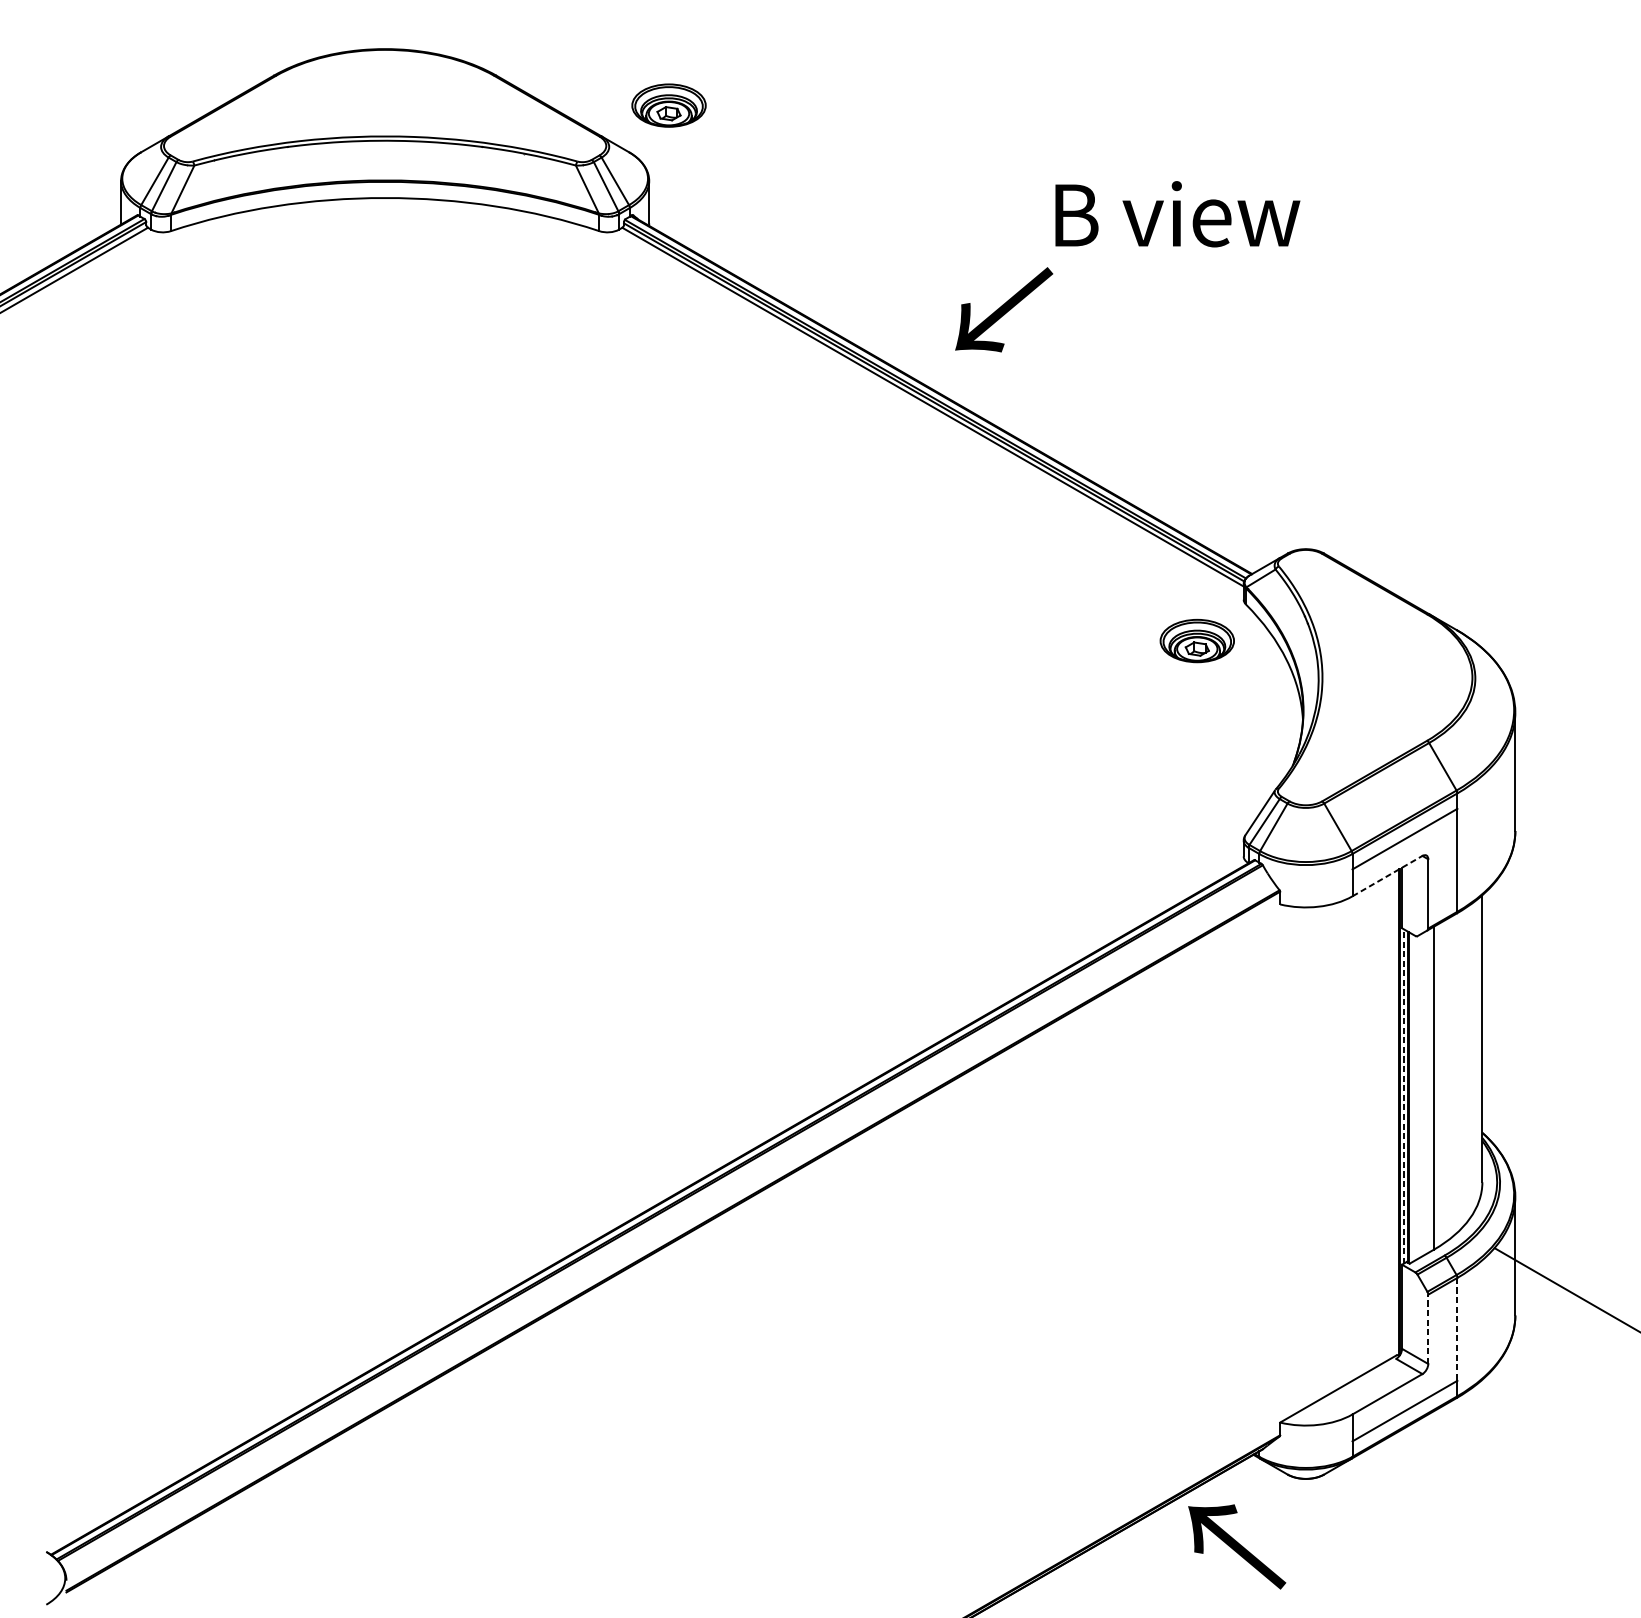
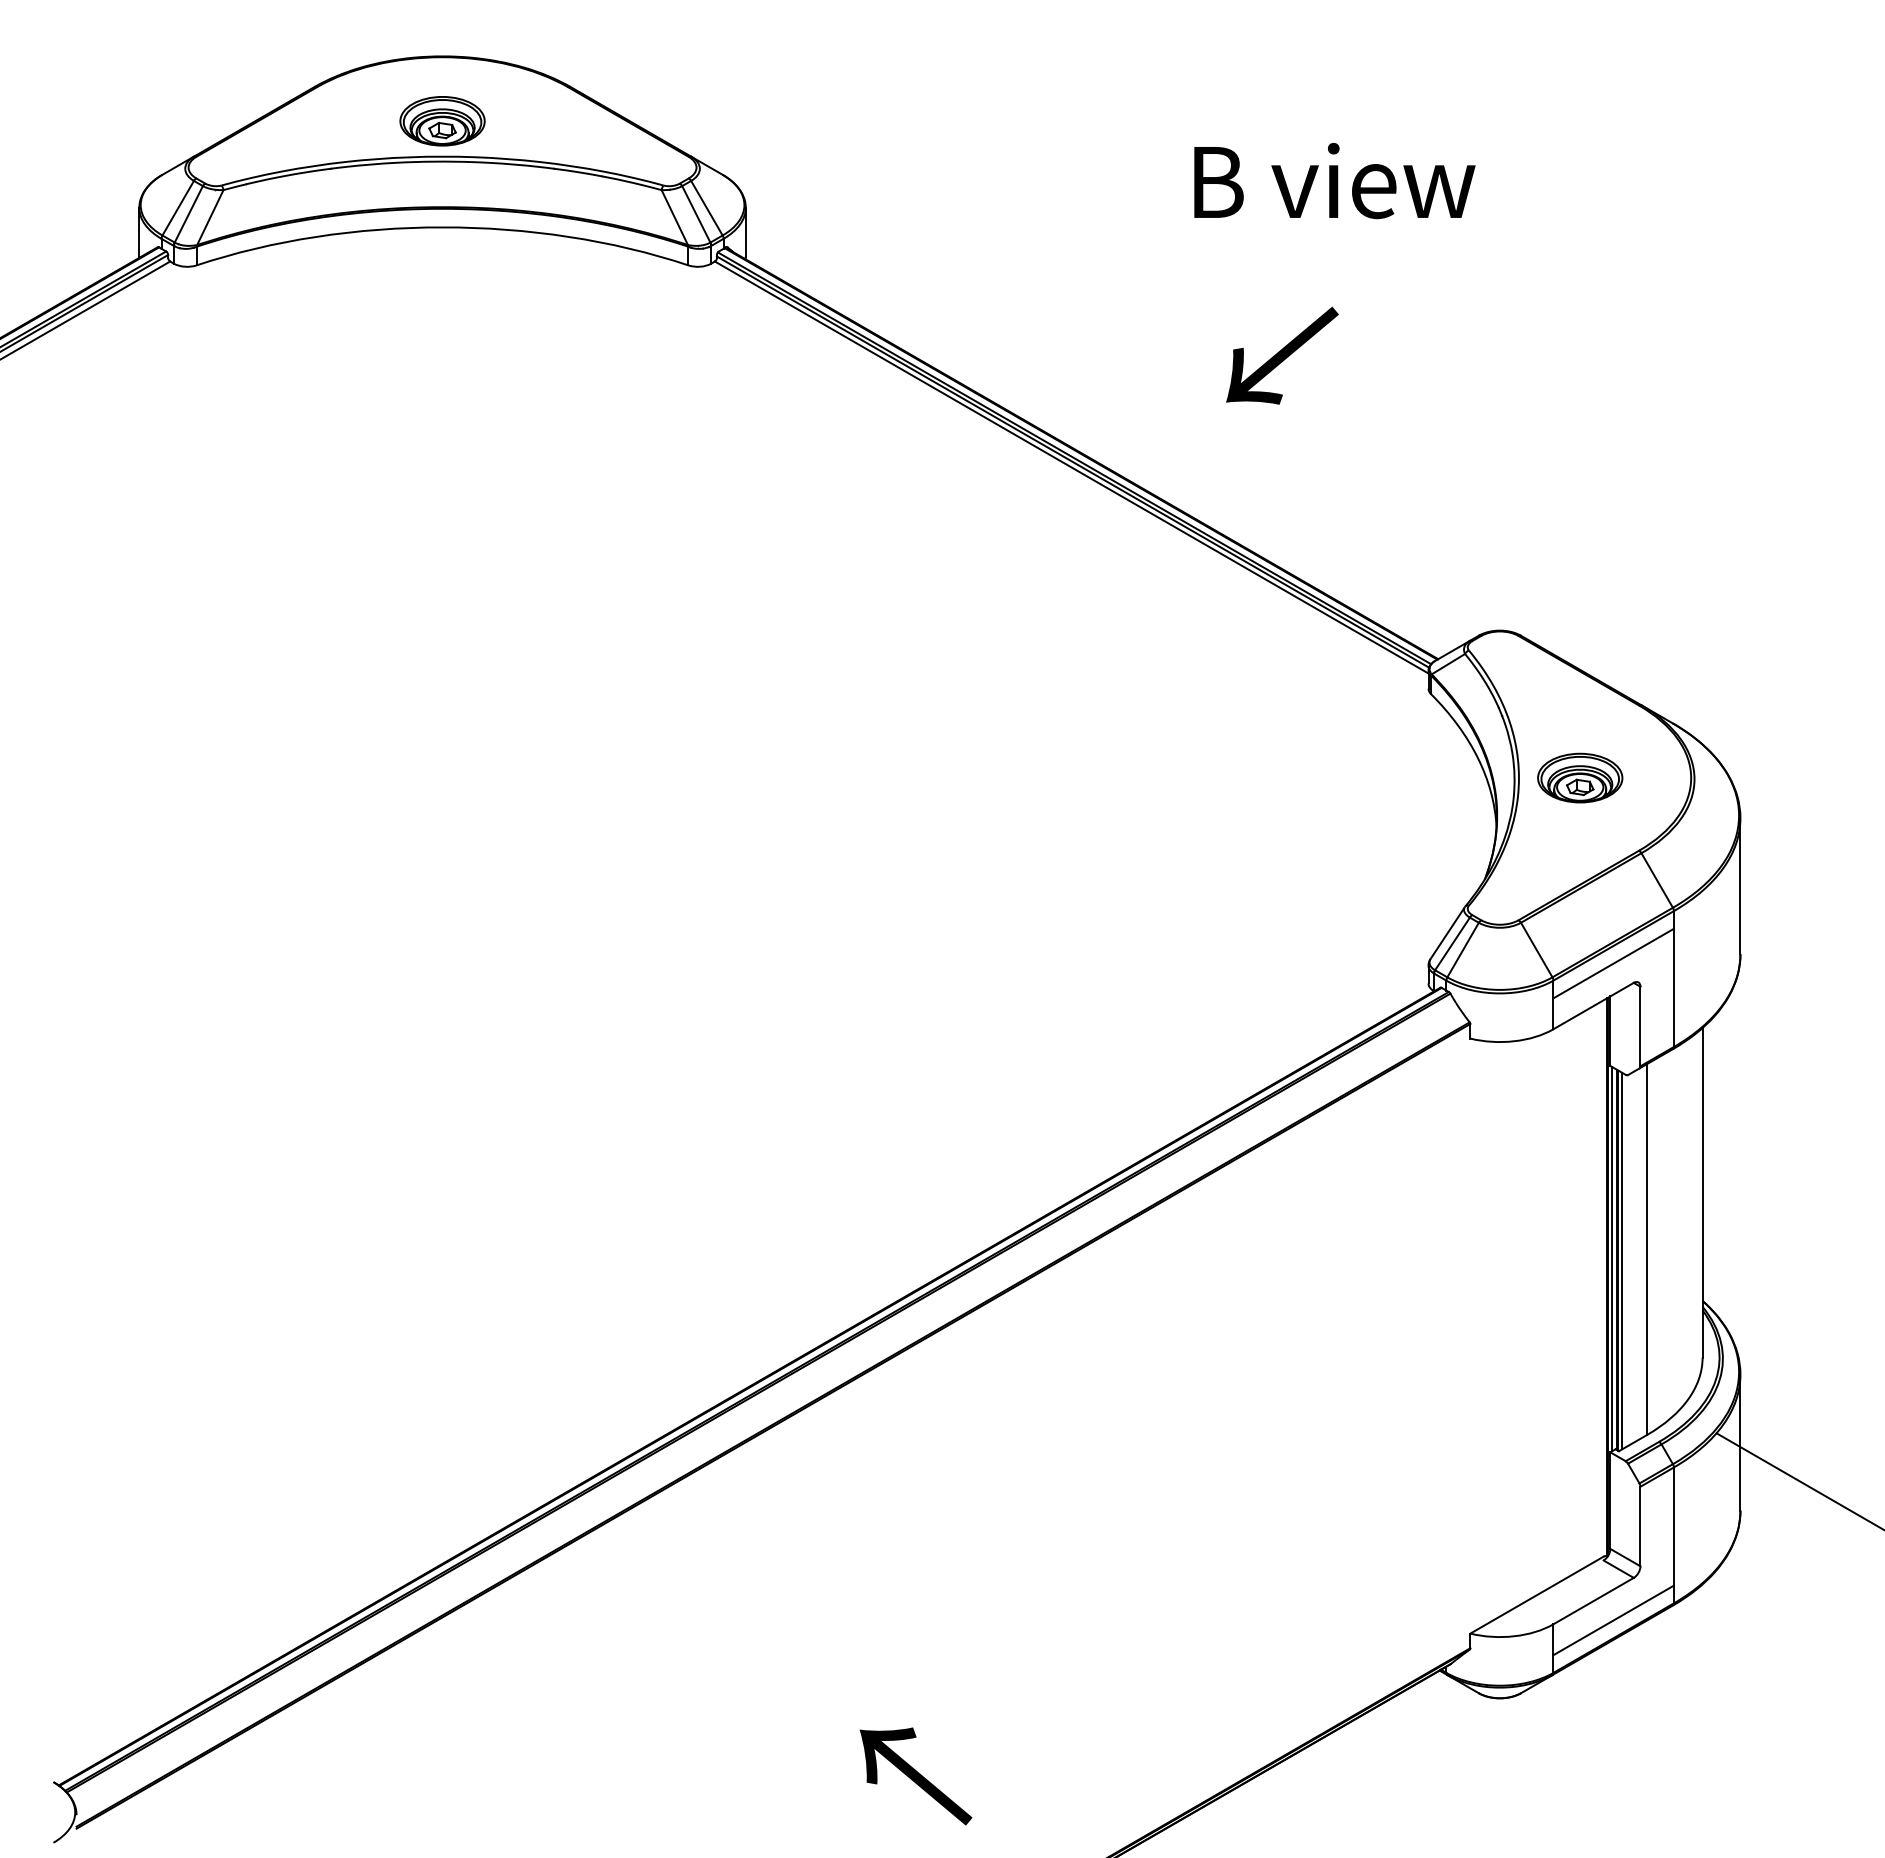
part: (668, 105) -> (442, 121), moved
text: (1177, 214) -> (1334, 181), moved
text: (1004, 309) -> (1282, 355), moved
part: (1197, 640) -> (1580, 777), moved
line: (1388, 875) -> (1594, 1005), dashed -> solid
line: (1403, 1095) -> (1612, 1258), dashed -> solid
line: (1412, 1097) -> (1622, 1260), added
line: (1428, 1329) -> (1640, 1526), dashed -> solid
line: (1457, 1330) -> (1673, 1527), dashed -> solid
text: (1236, 1547) -> (915, 1776), moved

